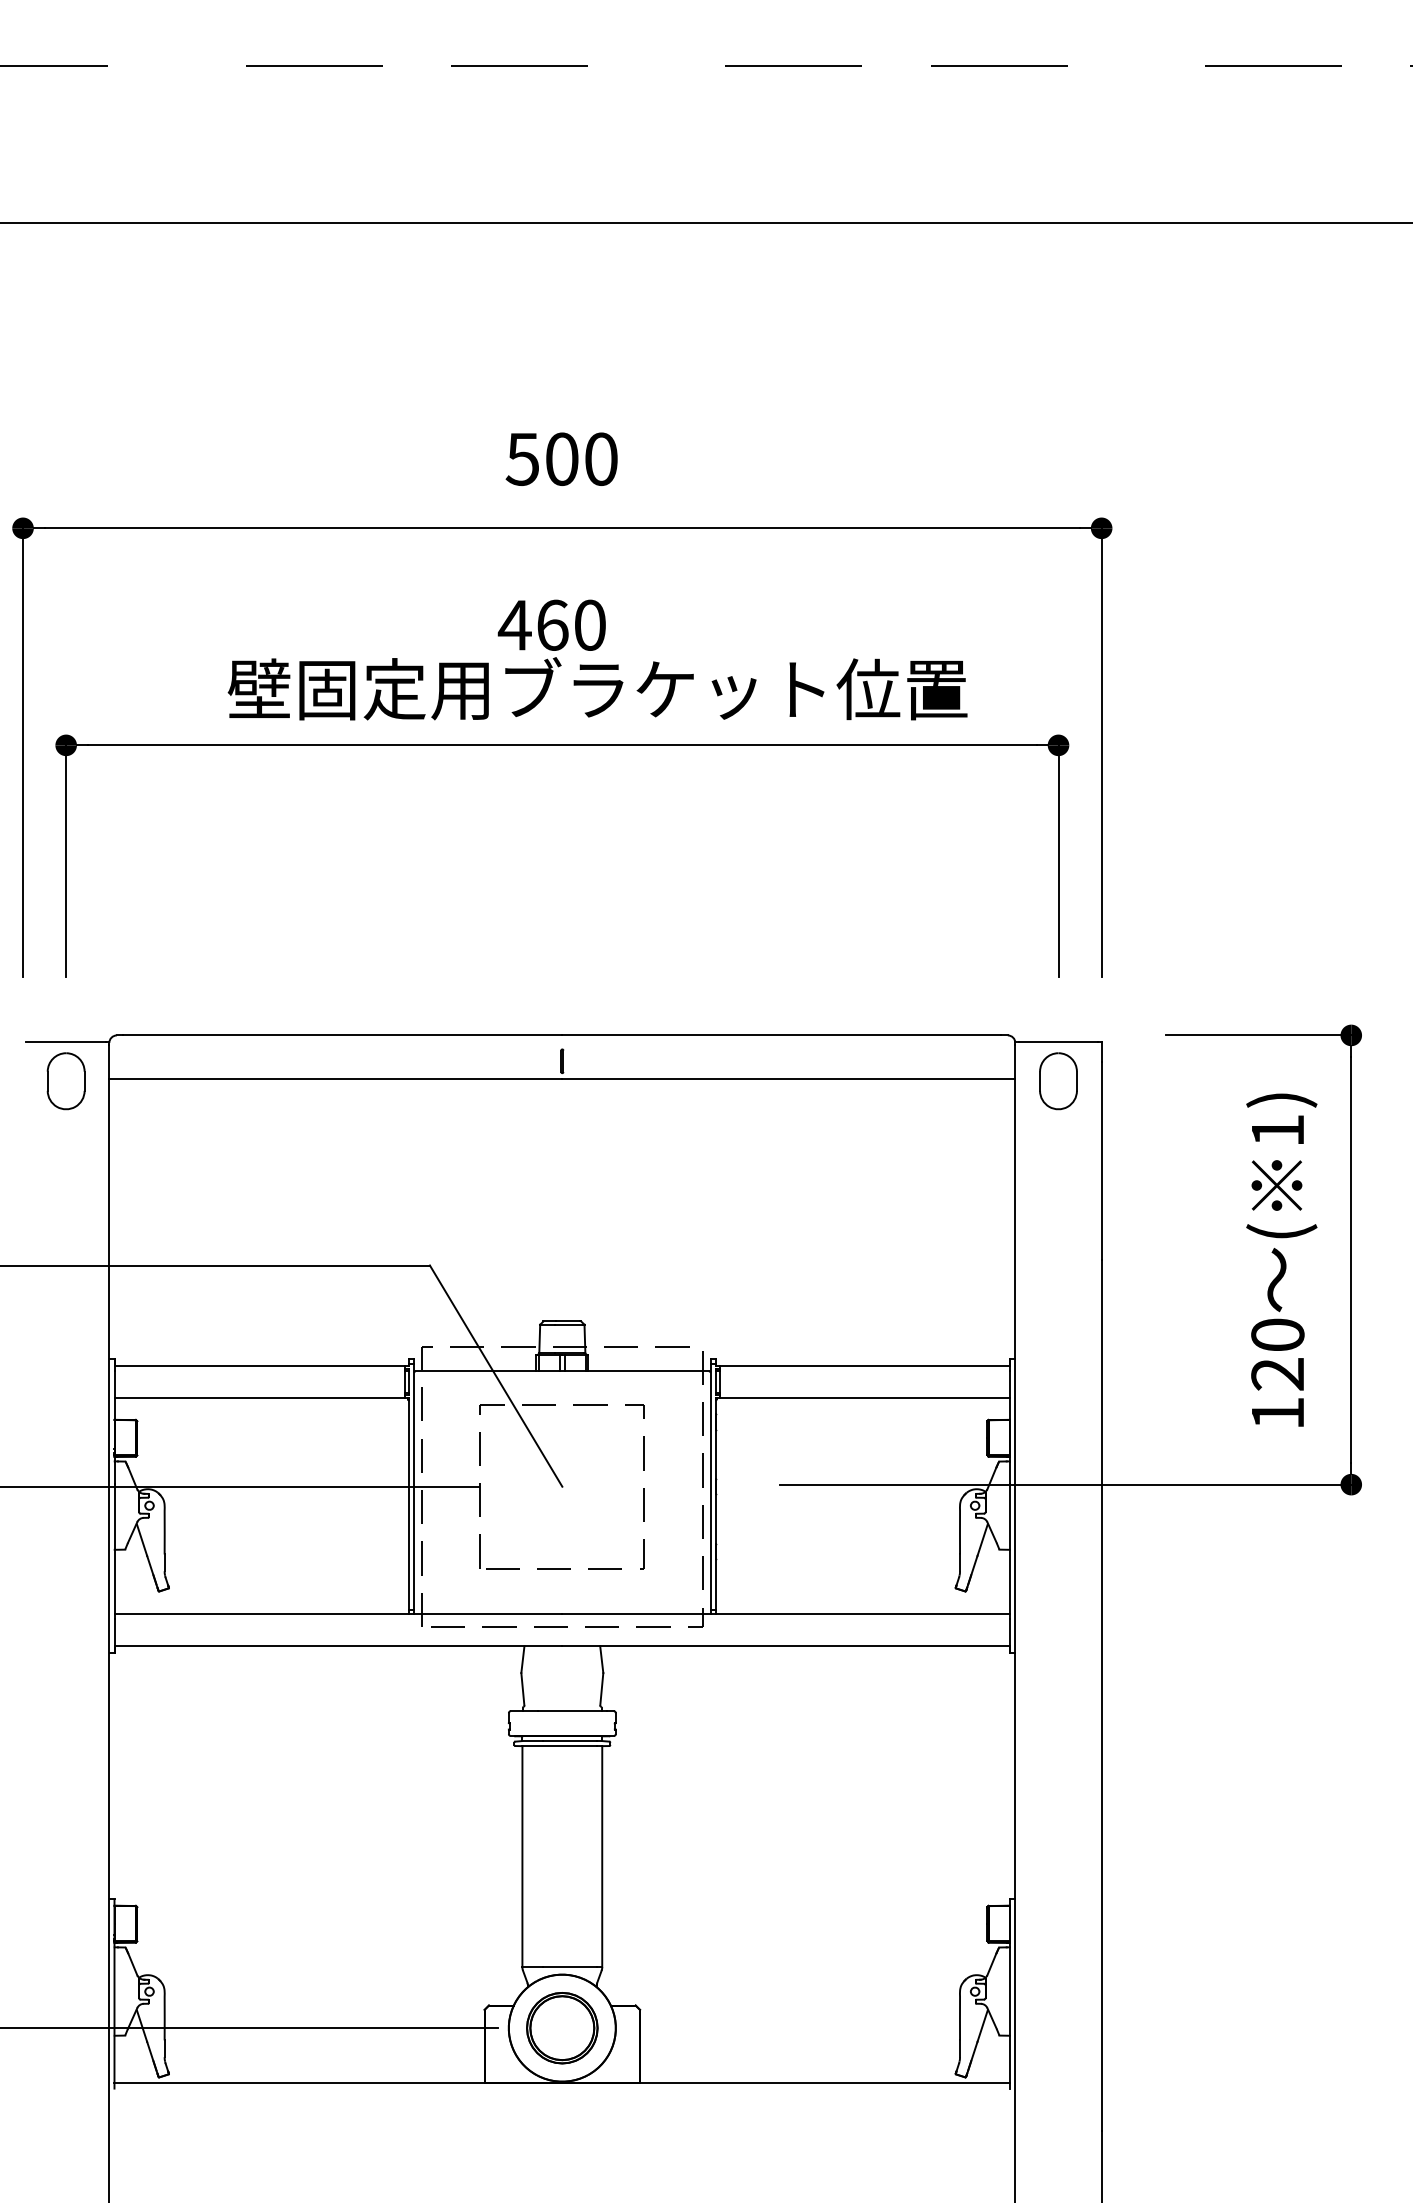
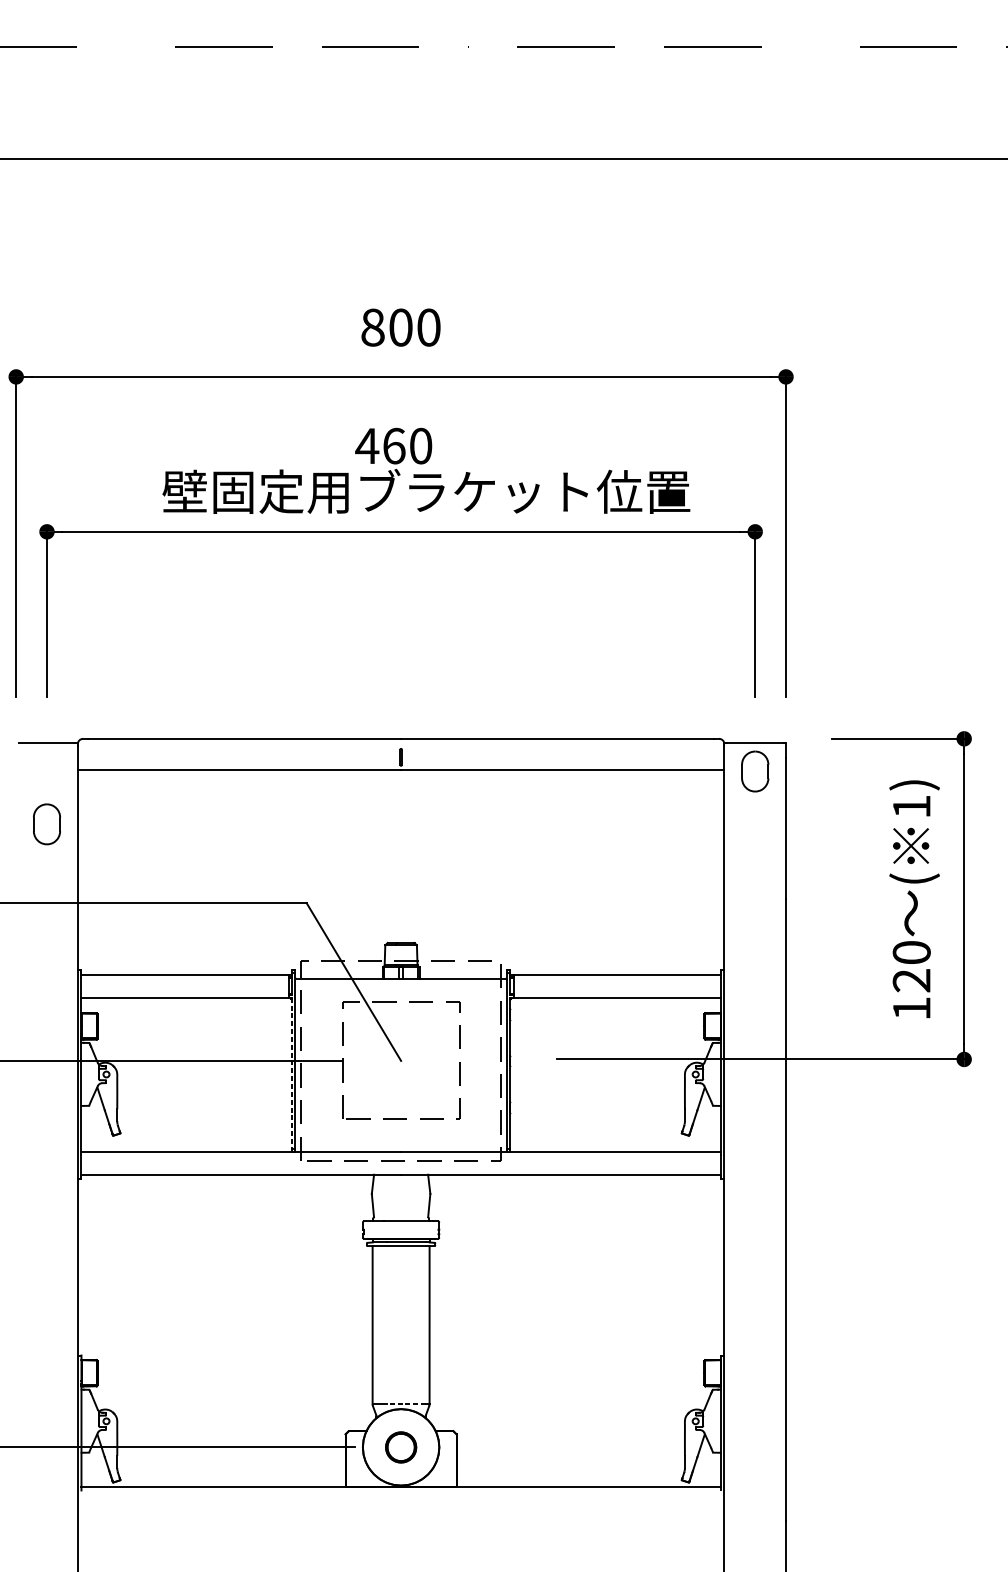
text: (522, 458) -> (372, 327), 500 -> 800
part: (65, 1081) -> (46, 824), moved
line: (409, 1503) -> (292, 1072), solid -> dashed
line: (569, 1967) -> (406, 1404), solid -> dashed
part: (562, 2028) -> (401, 1447), size x0.6

